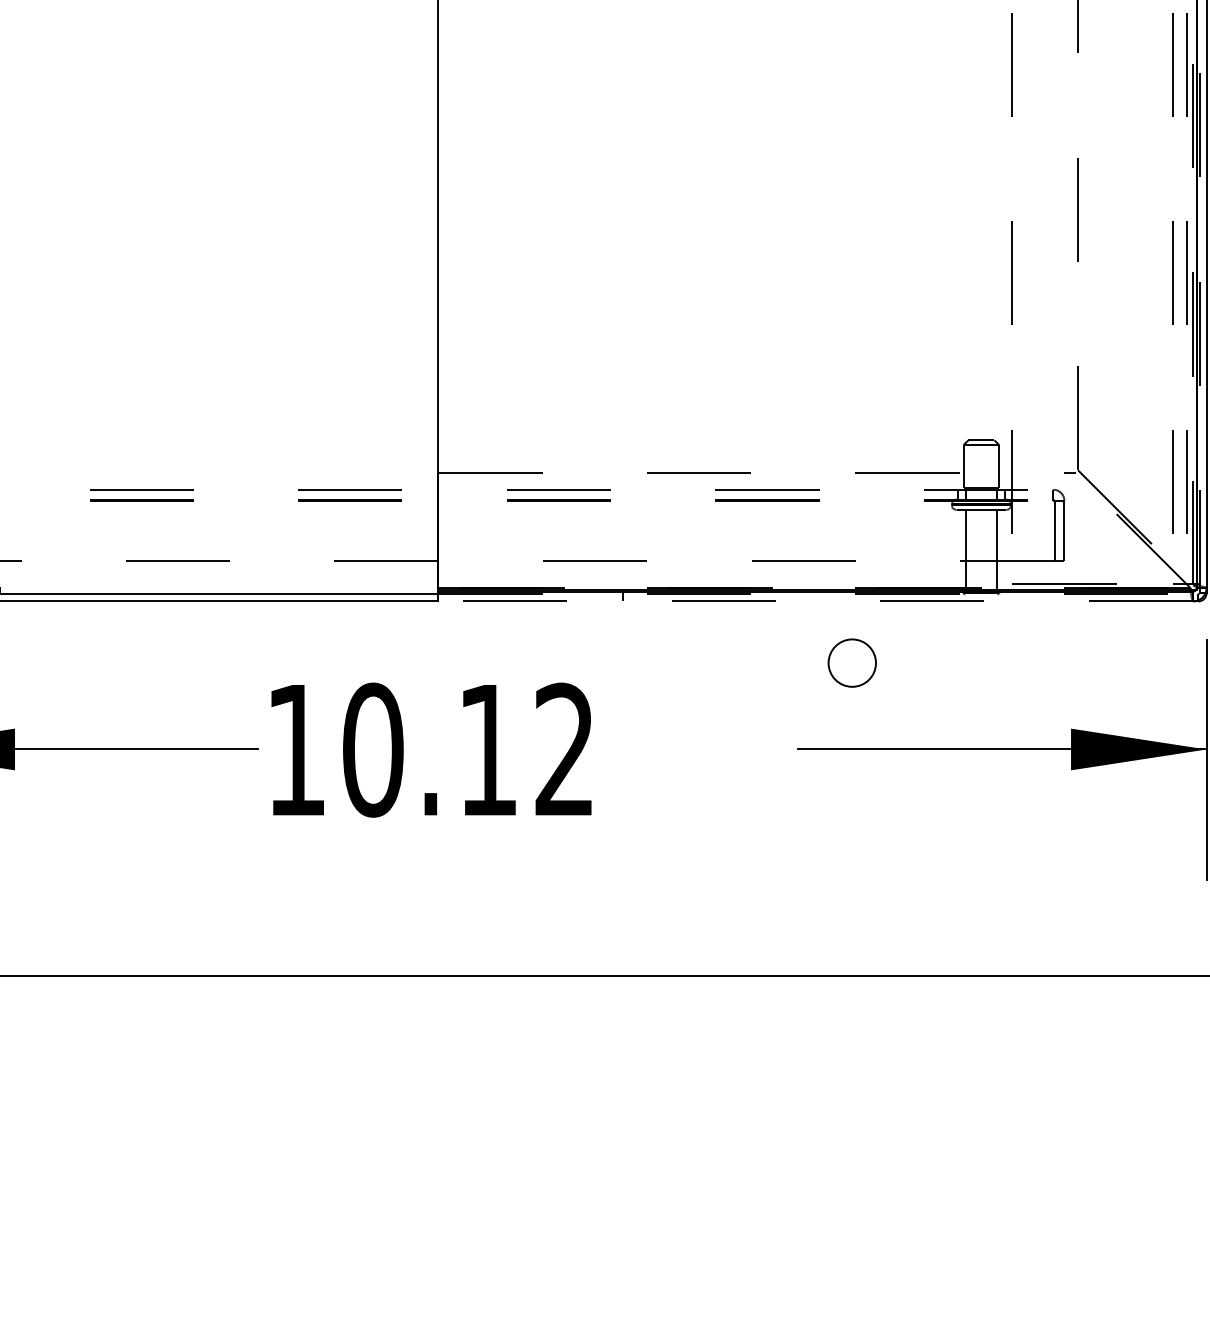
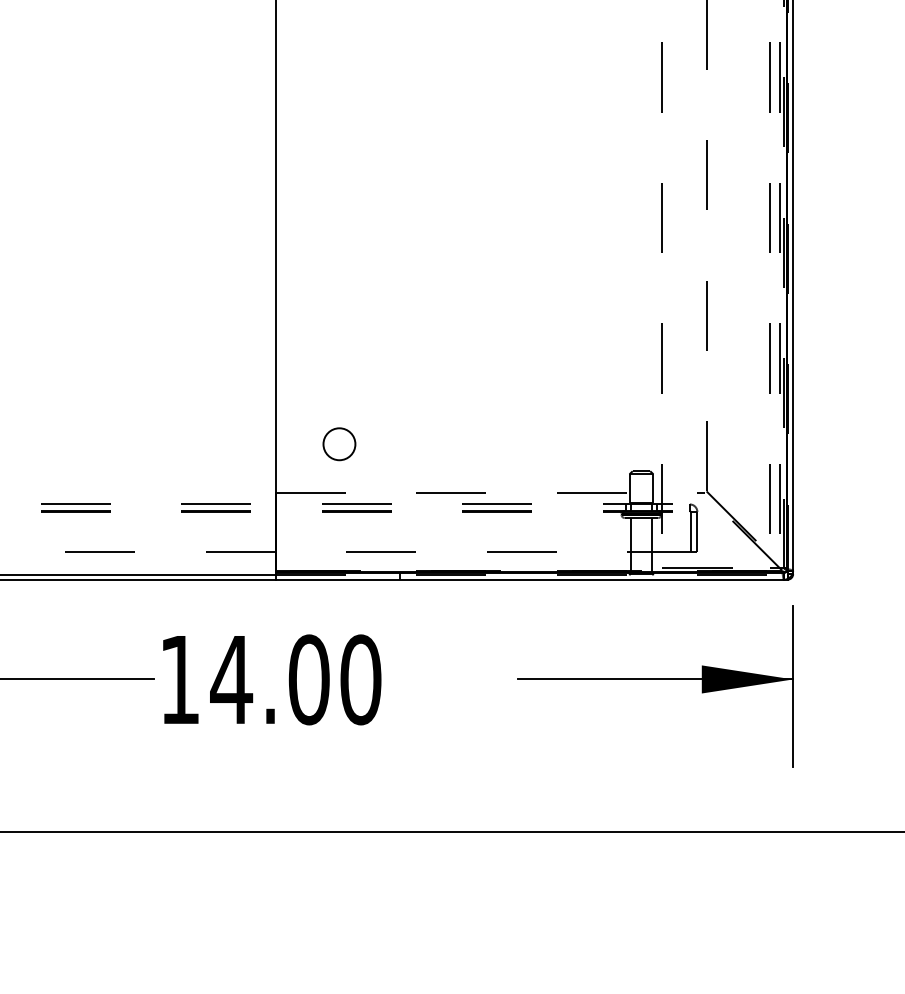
line: (815, 601) -> (529, 579), dashed -> solid
circle: (852, 663) -> (339, 444), moved
text: (467, 749) -> (295, 679), 10.12 -> 14.00

